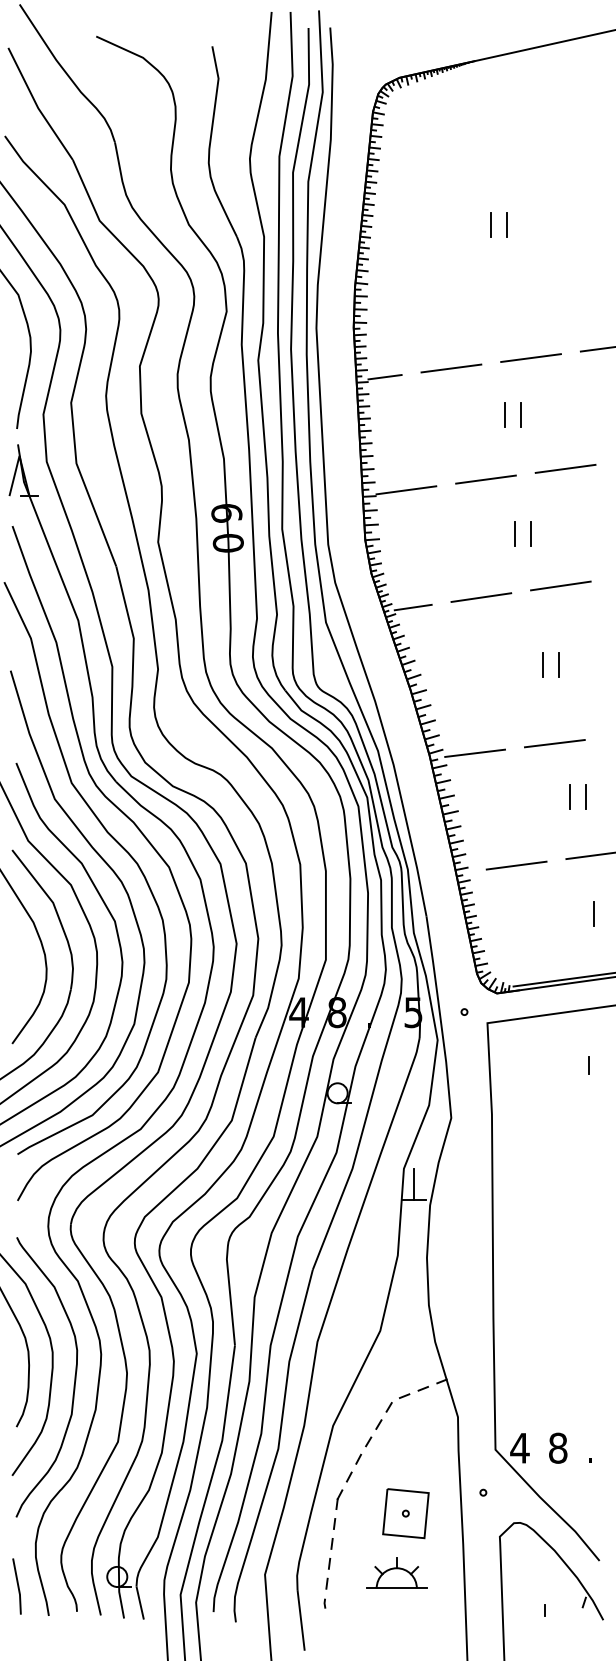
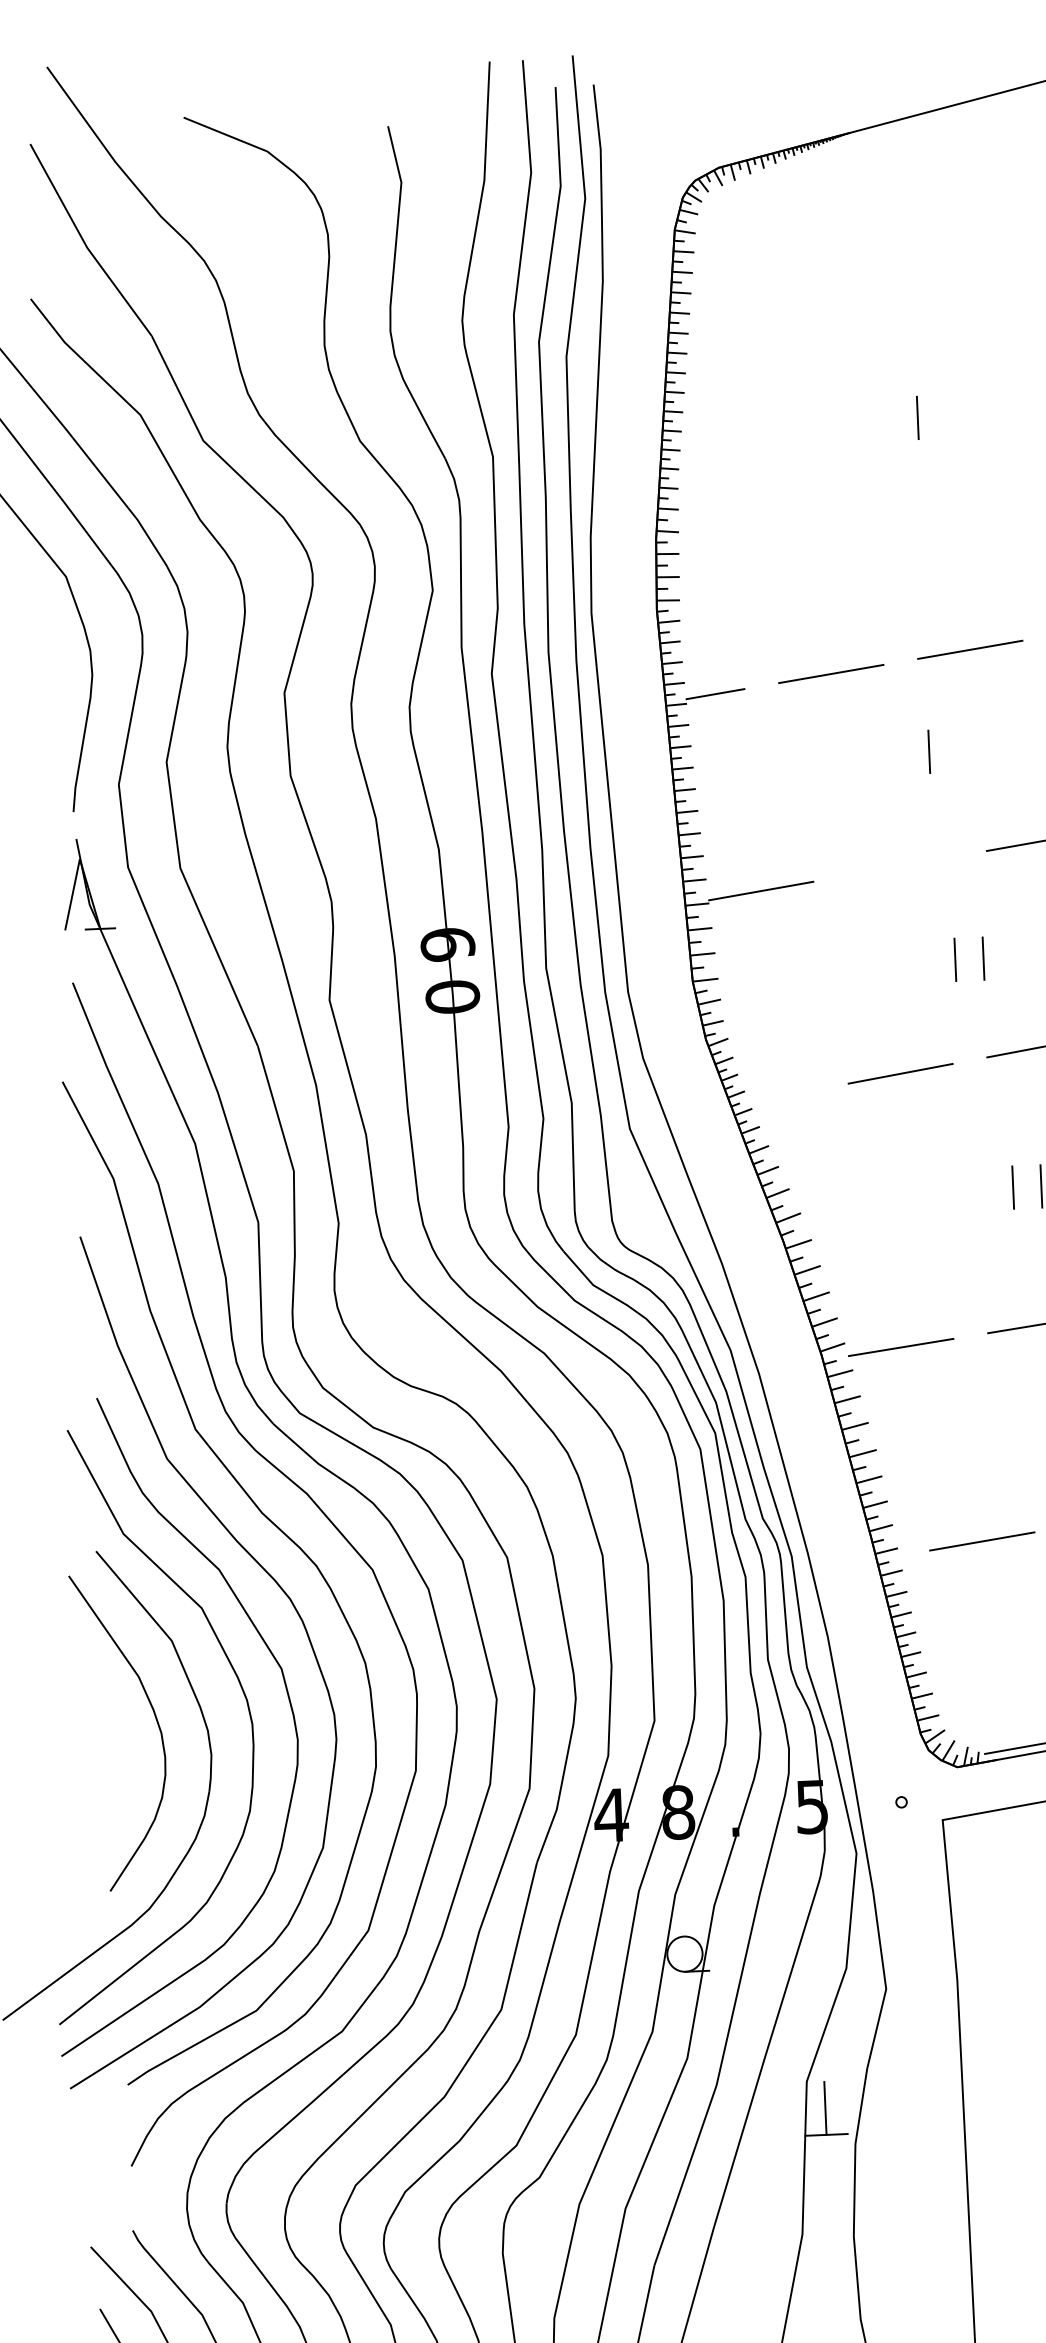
line: (490, 224) -> (889, 418), removed
line: (521, 415) -> (957, 751), removed
line: (485, 479) -> (899, 866), removed
line: (412, 607) -> (780, 1096), removed

